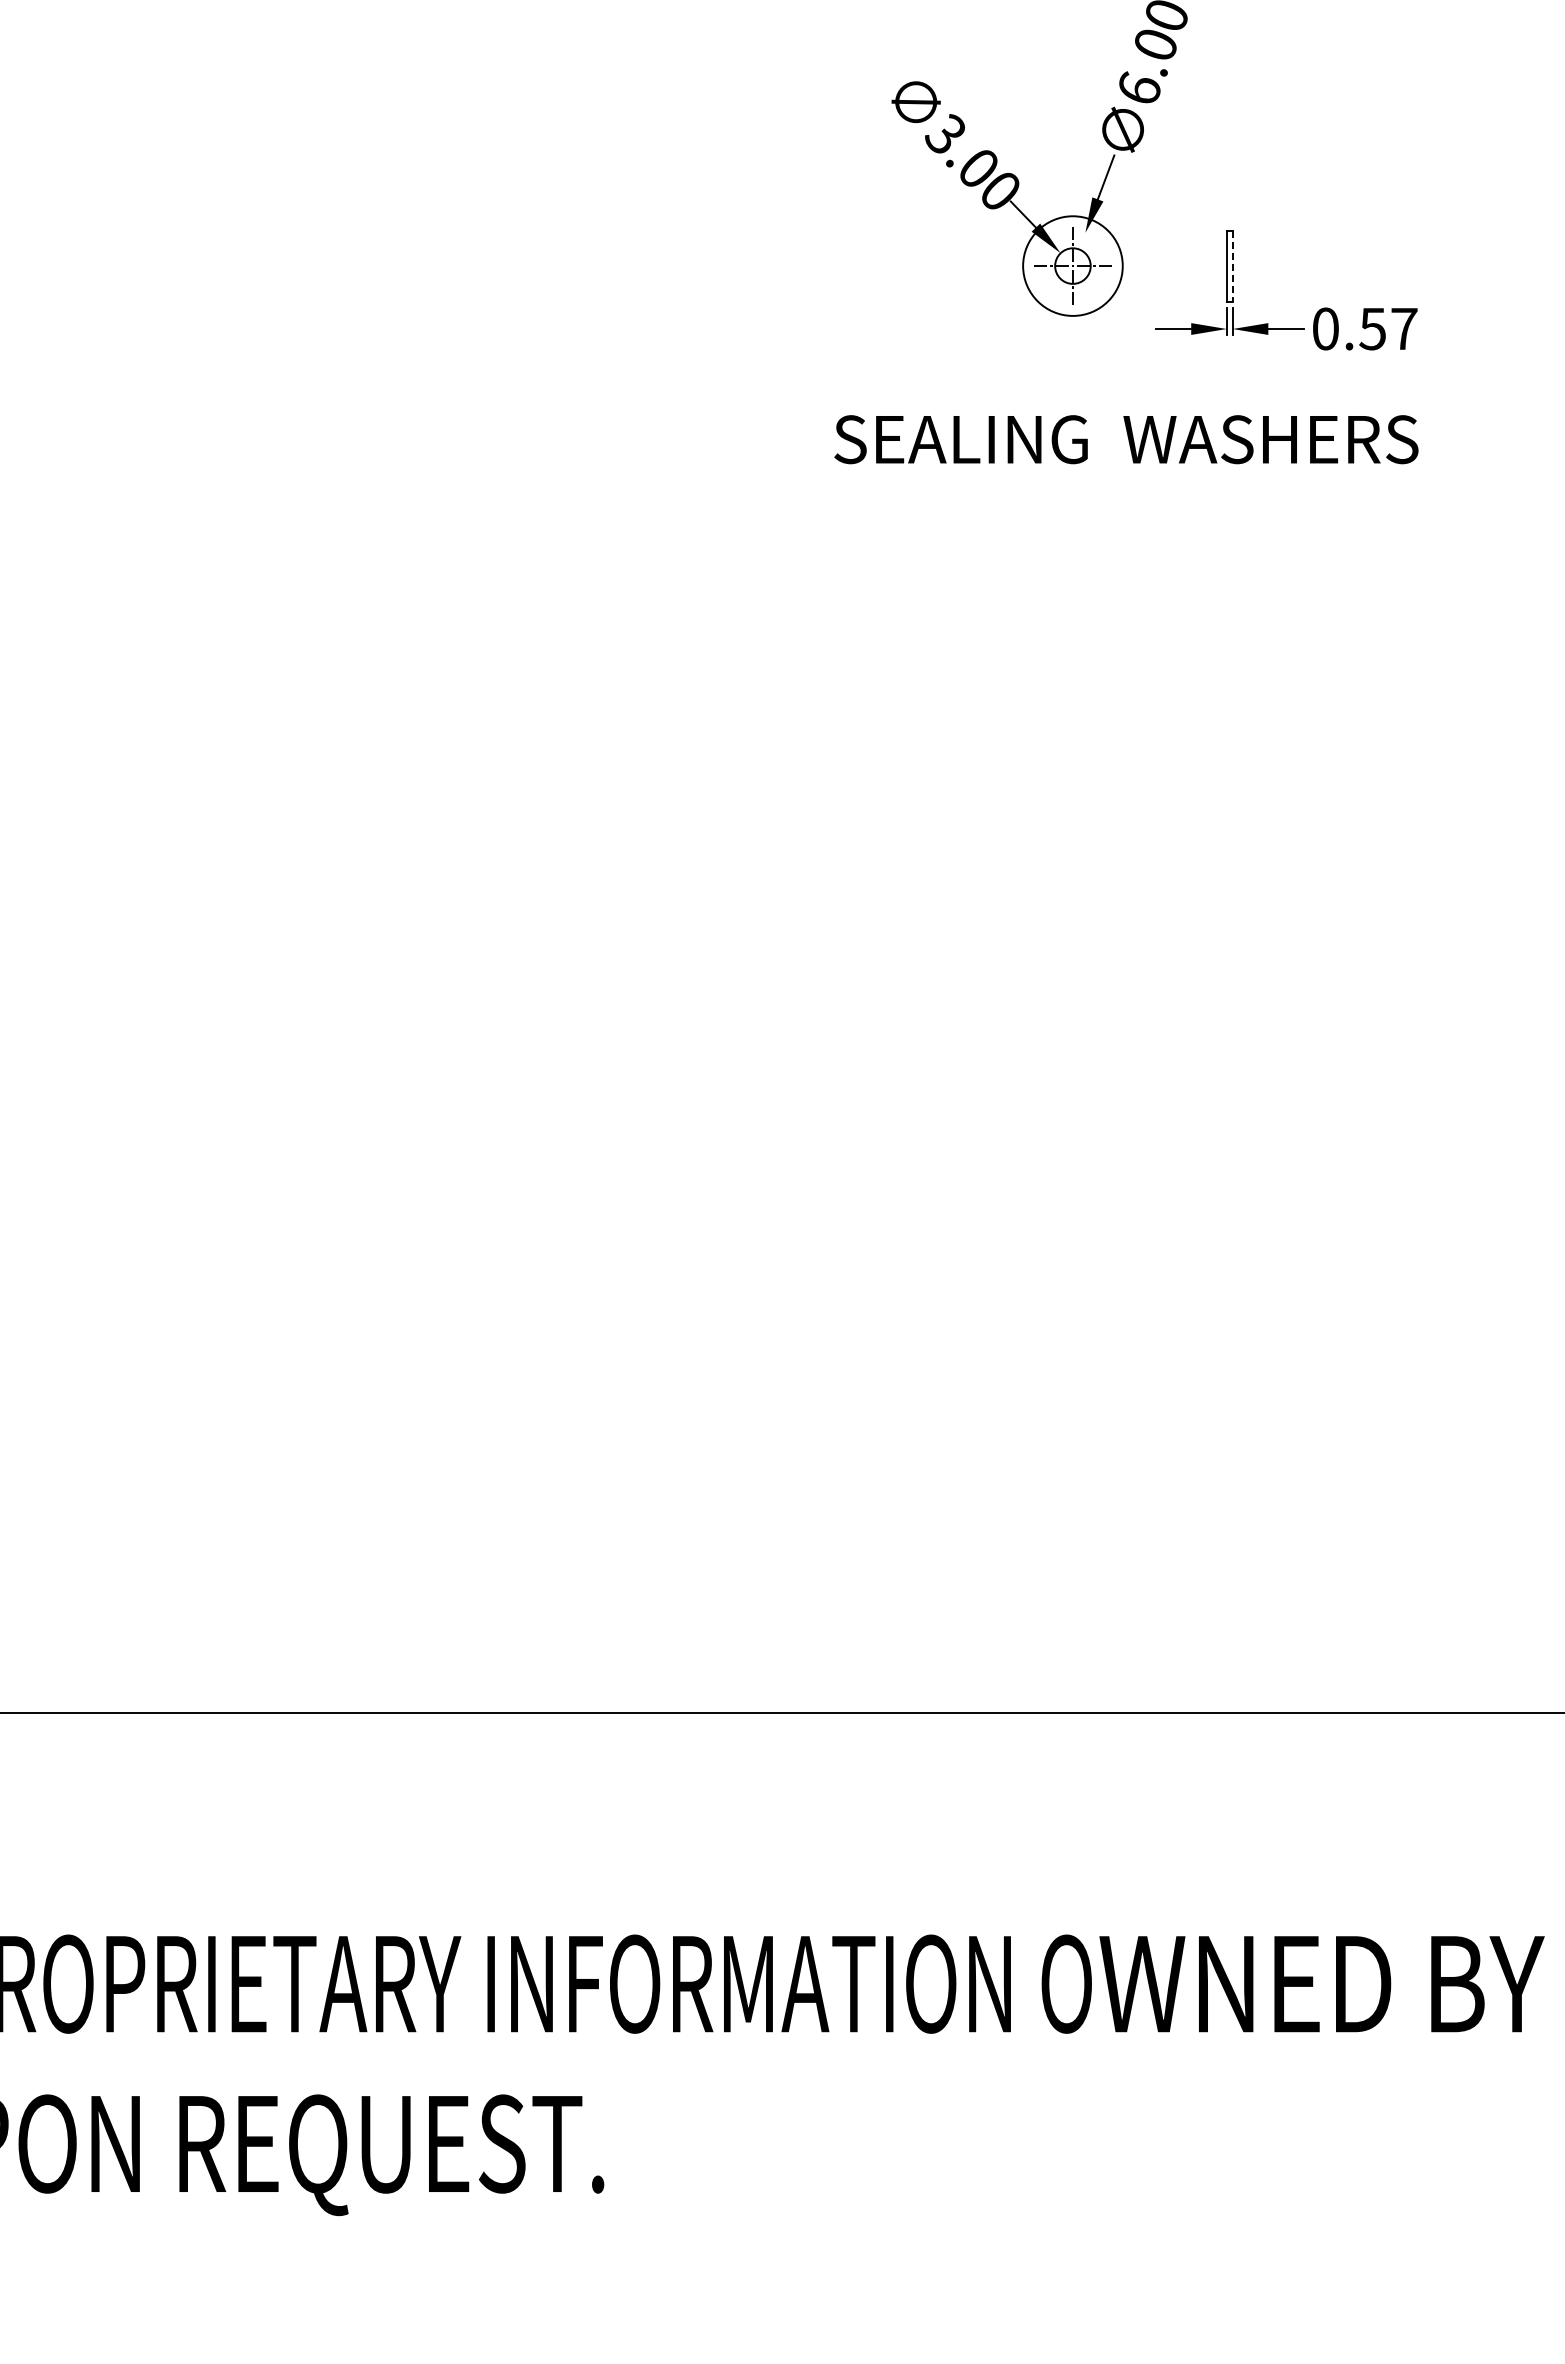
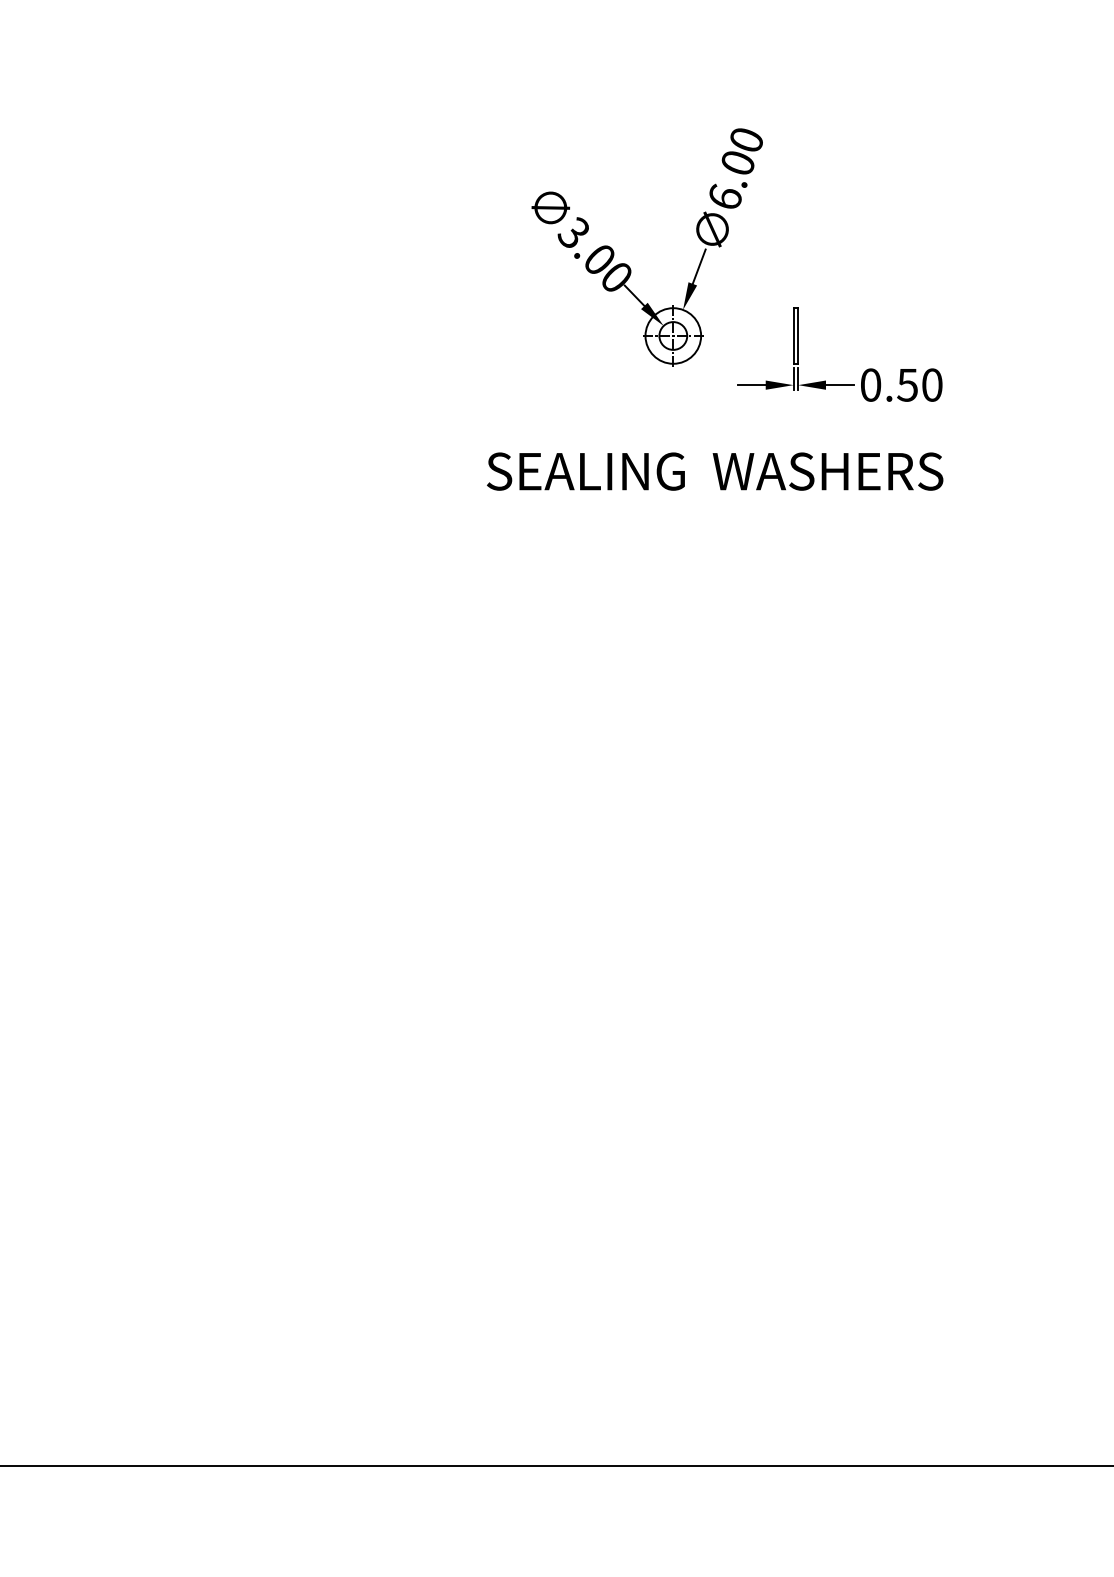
circle: (1072, 265) -> (672, 335), size x0.71
line: (1232, 266) -> (797, 336), dashed -> solid
text: (1404, 328) -> (932, 384), 0.57 -> 0.50

